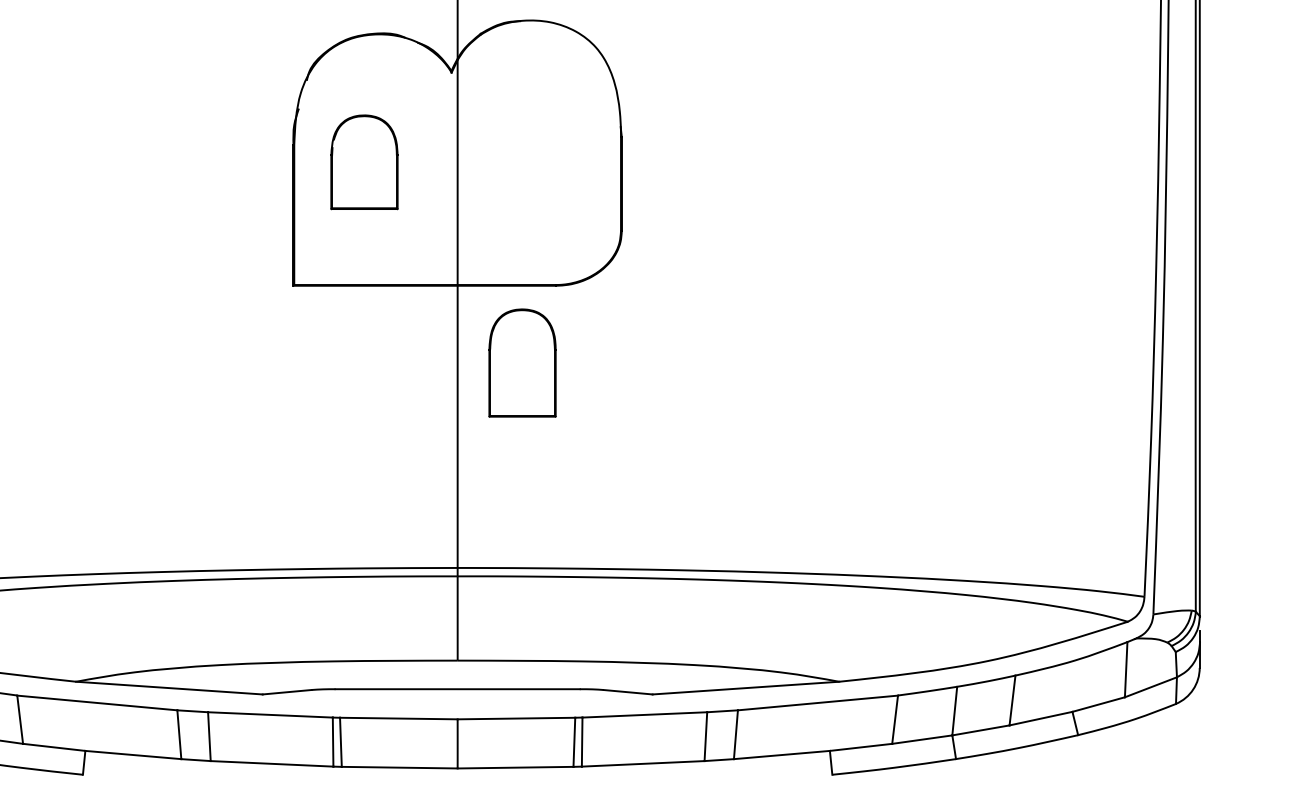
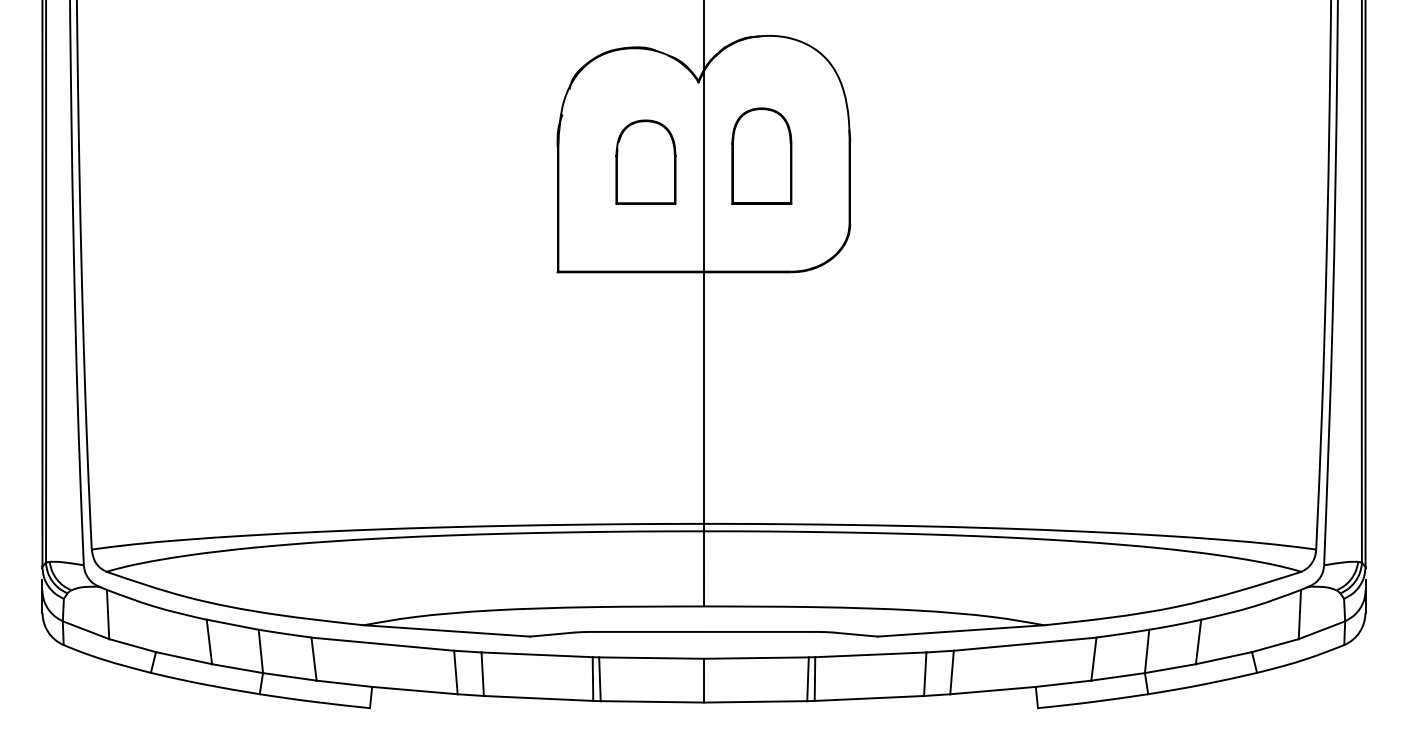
part: (363, 161) -> (645, 161), moved
part: (522, 363) -> (761, 156), moved

